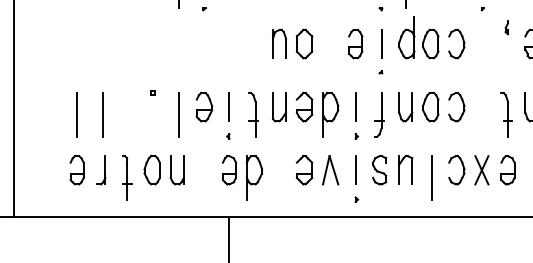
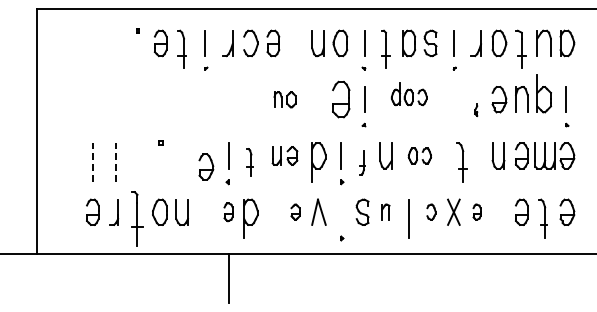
part: (507, 27) -> (476, 109), moved
part: (432, 37) -> (409, 93), size x0.6
part: (291, 43) -> (284, 99), size x0.6
part: (355, 43) -> (341, 99), size x1.4
part: (204, 106) -> (206, 166), moved
part: (291, 106) -> (284, 155), size x0.7
part: (443, 106) -> (419, 155), size x0.6
line: (76, 114) -> (92, 162), solid -> dashed
line: (103, 114) -> (116, 162), solid -> dashed
line: (179, 114) -> (184, 162), removed
part: (252, 114) -> (249, 162), size x0.7
part: (379, 114) -> (362, 162), size x0.6
part: (506, 114) -> (461, 162), moved
part: (229, 169) -> (228, 211), size x0.7
part: (304, 169) -> (295, 211), size x0.6
line: (355, 169) -> (341, 211), removed
part: (405, 169) -> (385, 211), size x0.6
part: (456, 169) -> (431, 211), size x0.6
part: (507, 169) -> (476, 211), size x0.6
part: (127, 177) -> (137, 218), size x1.4

